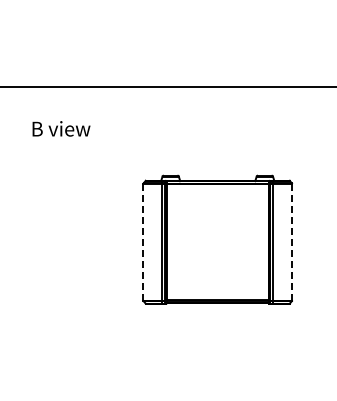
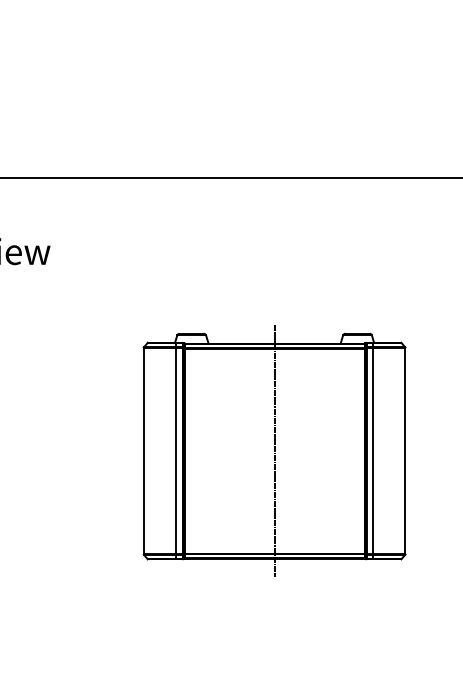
line: (217, 241) -> (274, 449), added
line: (143, 242) -> (143, 451), dashed -> solid
line: (292, 242) -> (406, 451), dashed -> solid

